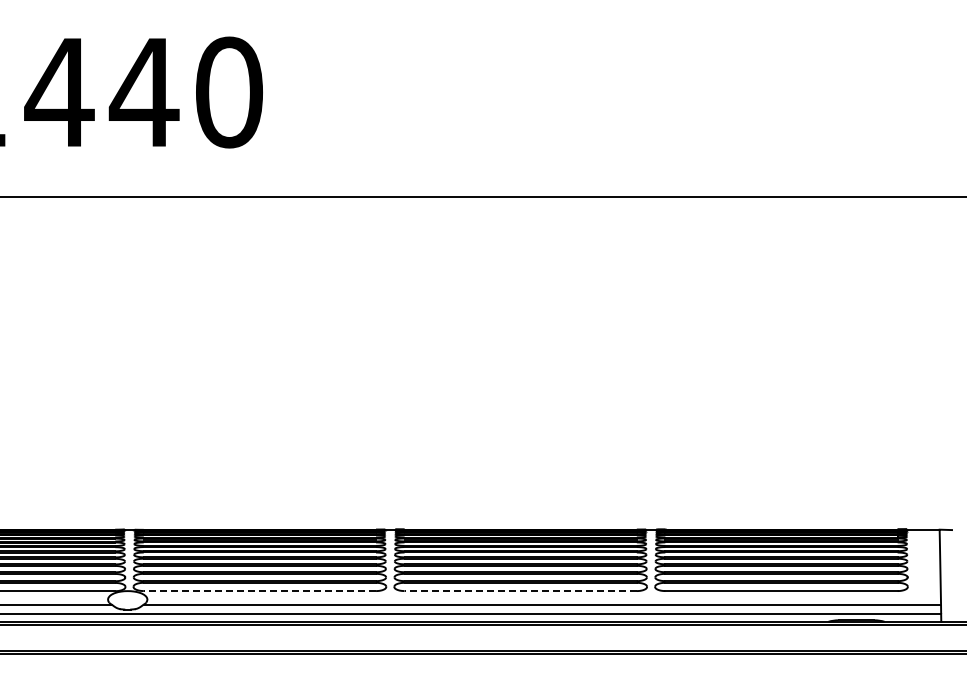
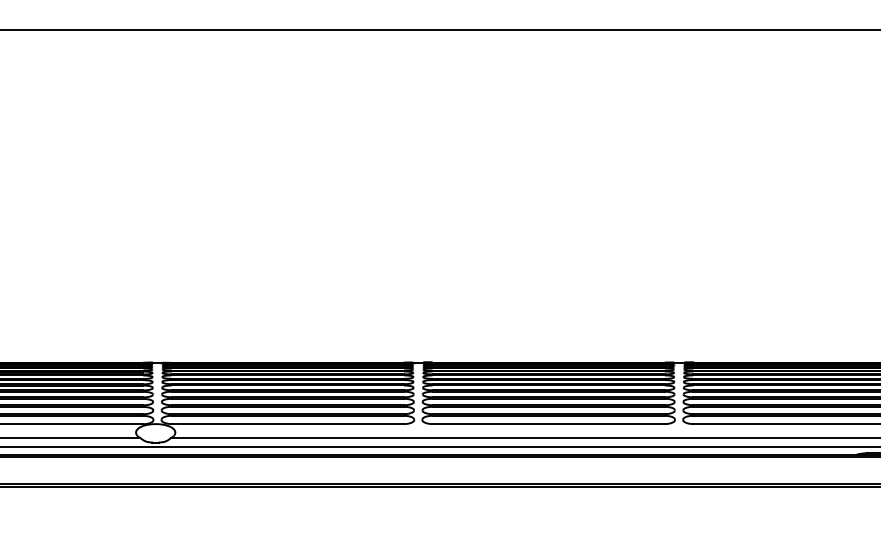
line: (259, 591) -> (287, 424), dashed -> solid
line: (520, 591) -> (548, 424), dashed -> solid

